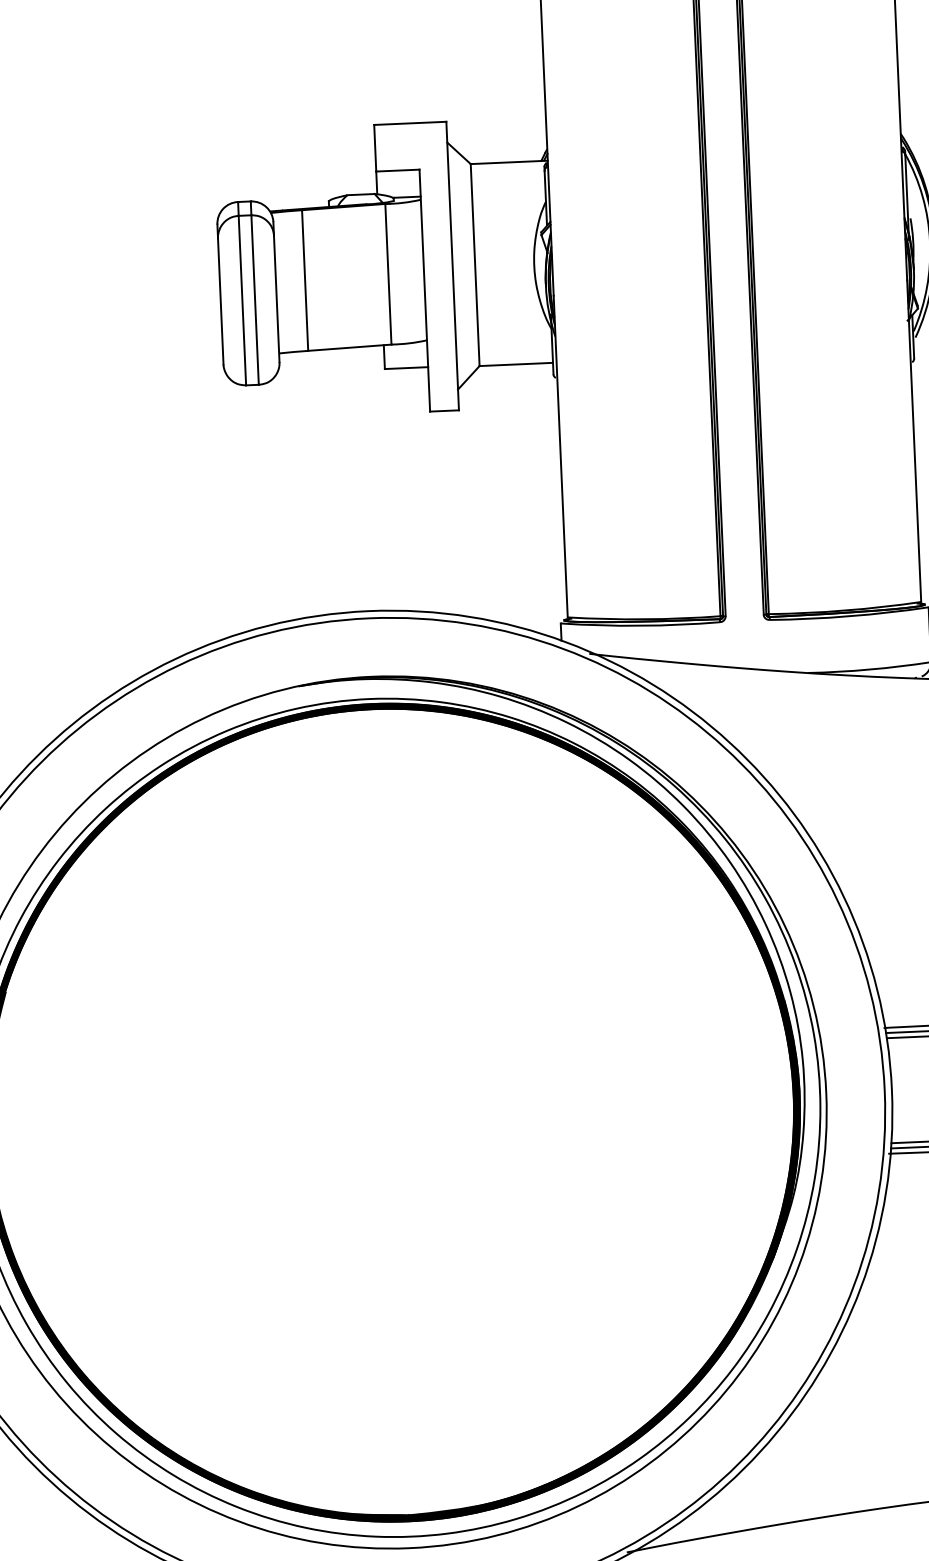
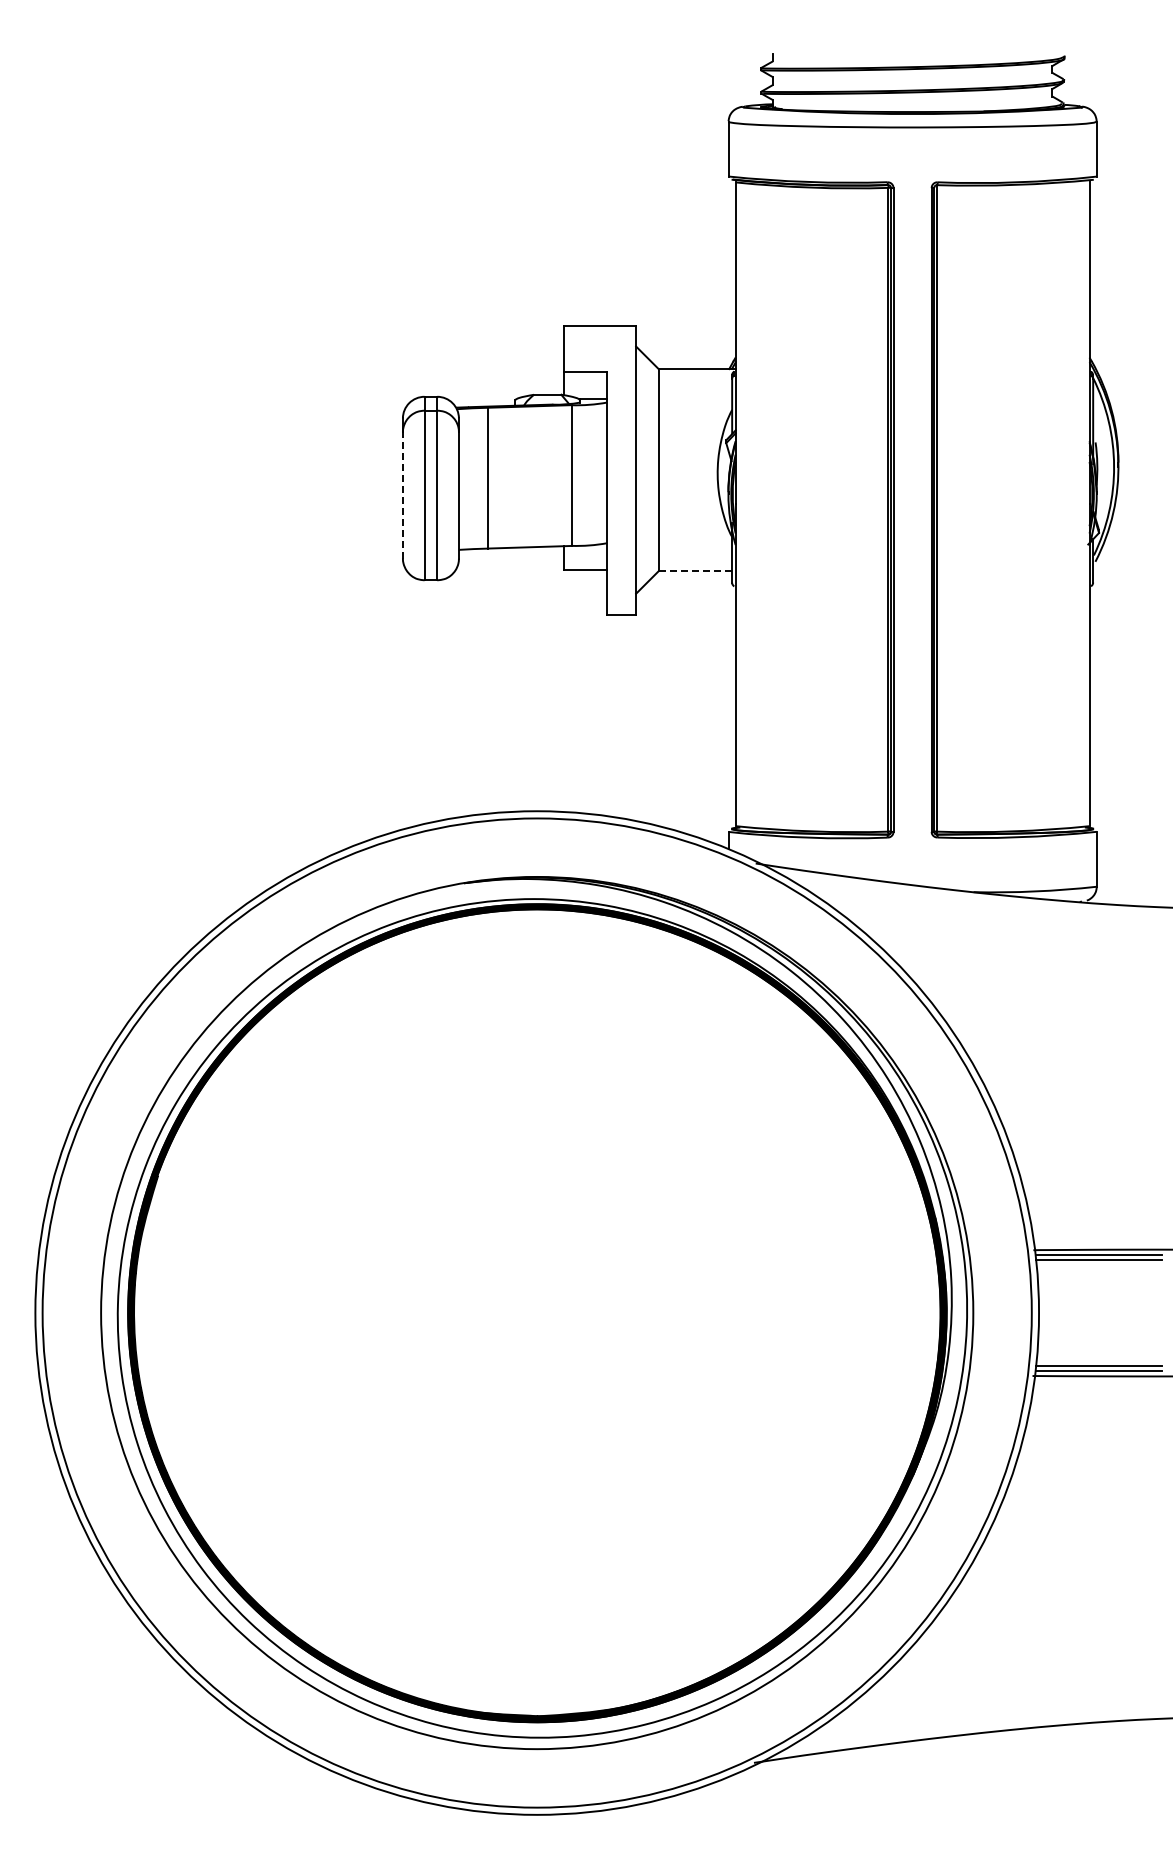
line: (220, 300) -> (402, 494), solid -> dashed
line: (516, 364) -> (695, 571), solid -> dashed

